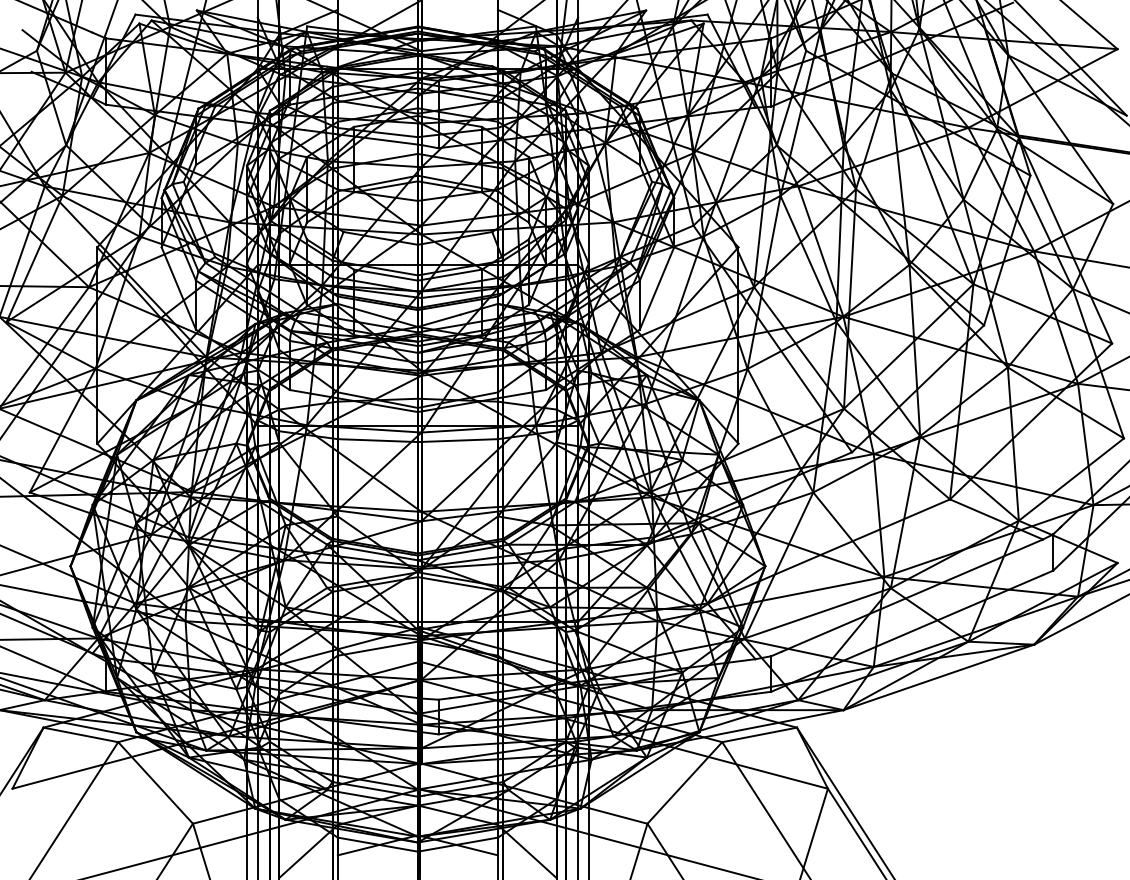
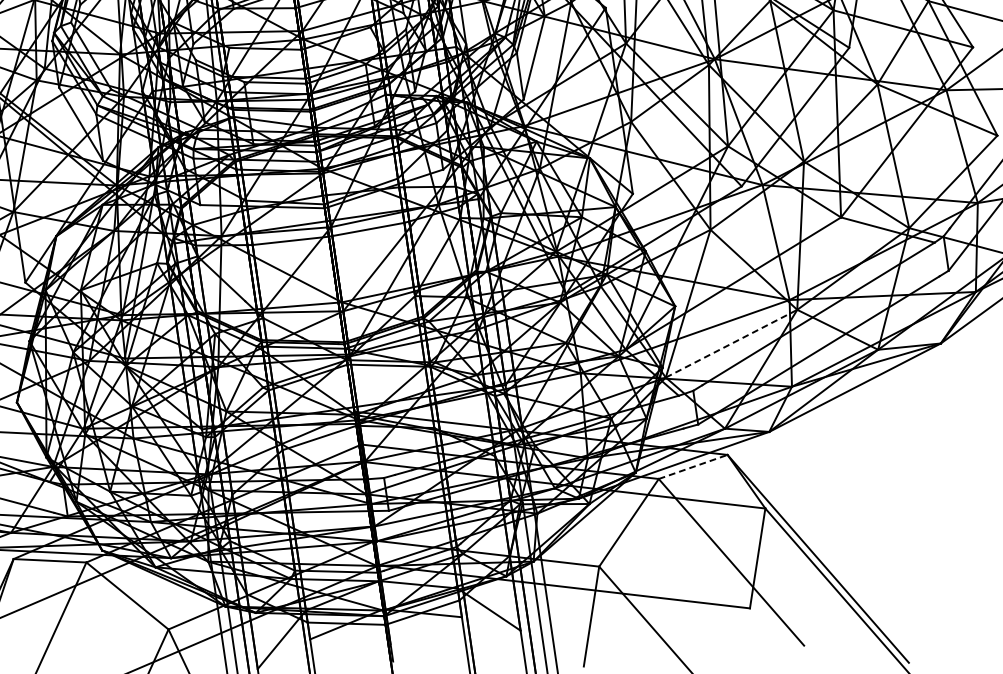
line: (818, 613) -> (732, 343), solid -> dashed
line: (760, 734) -> (693, 466), solid -> dashed

